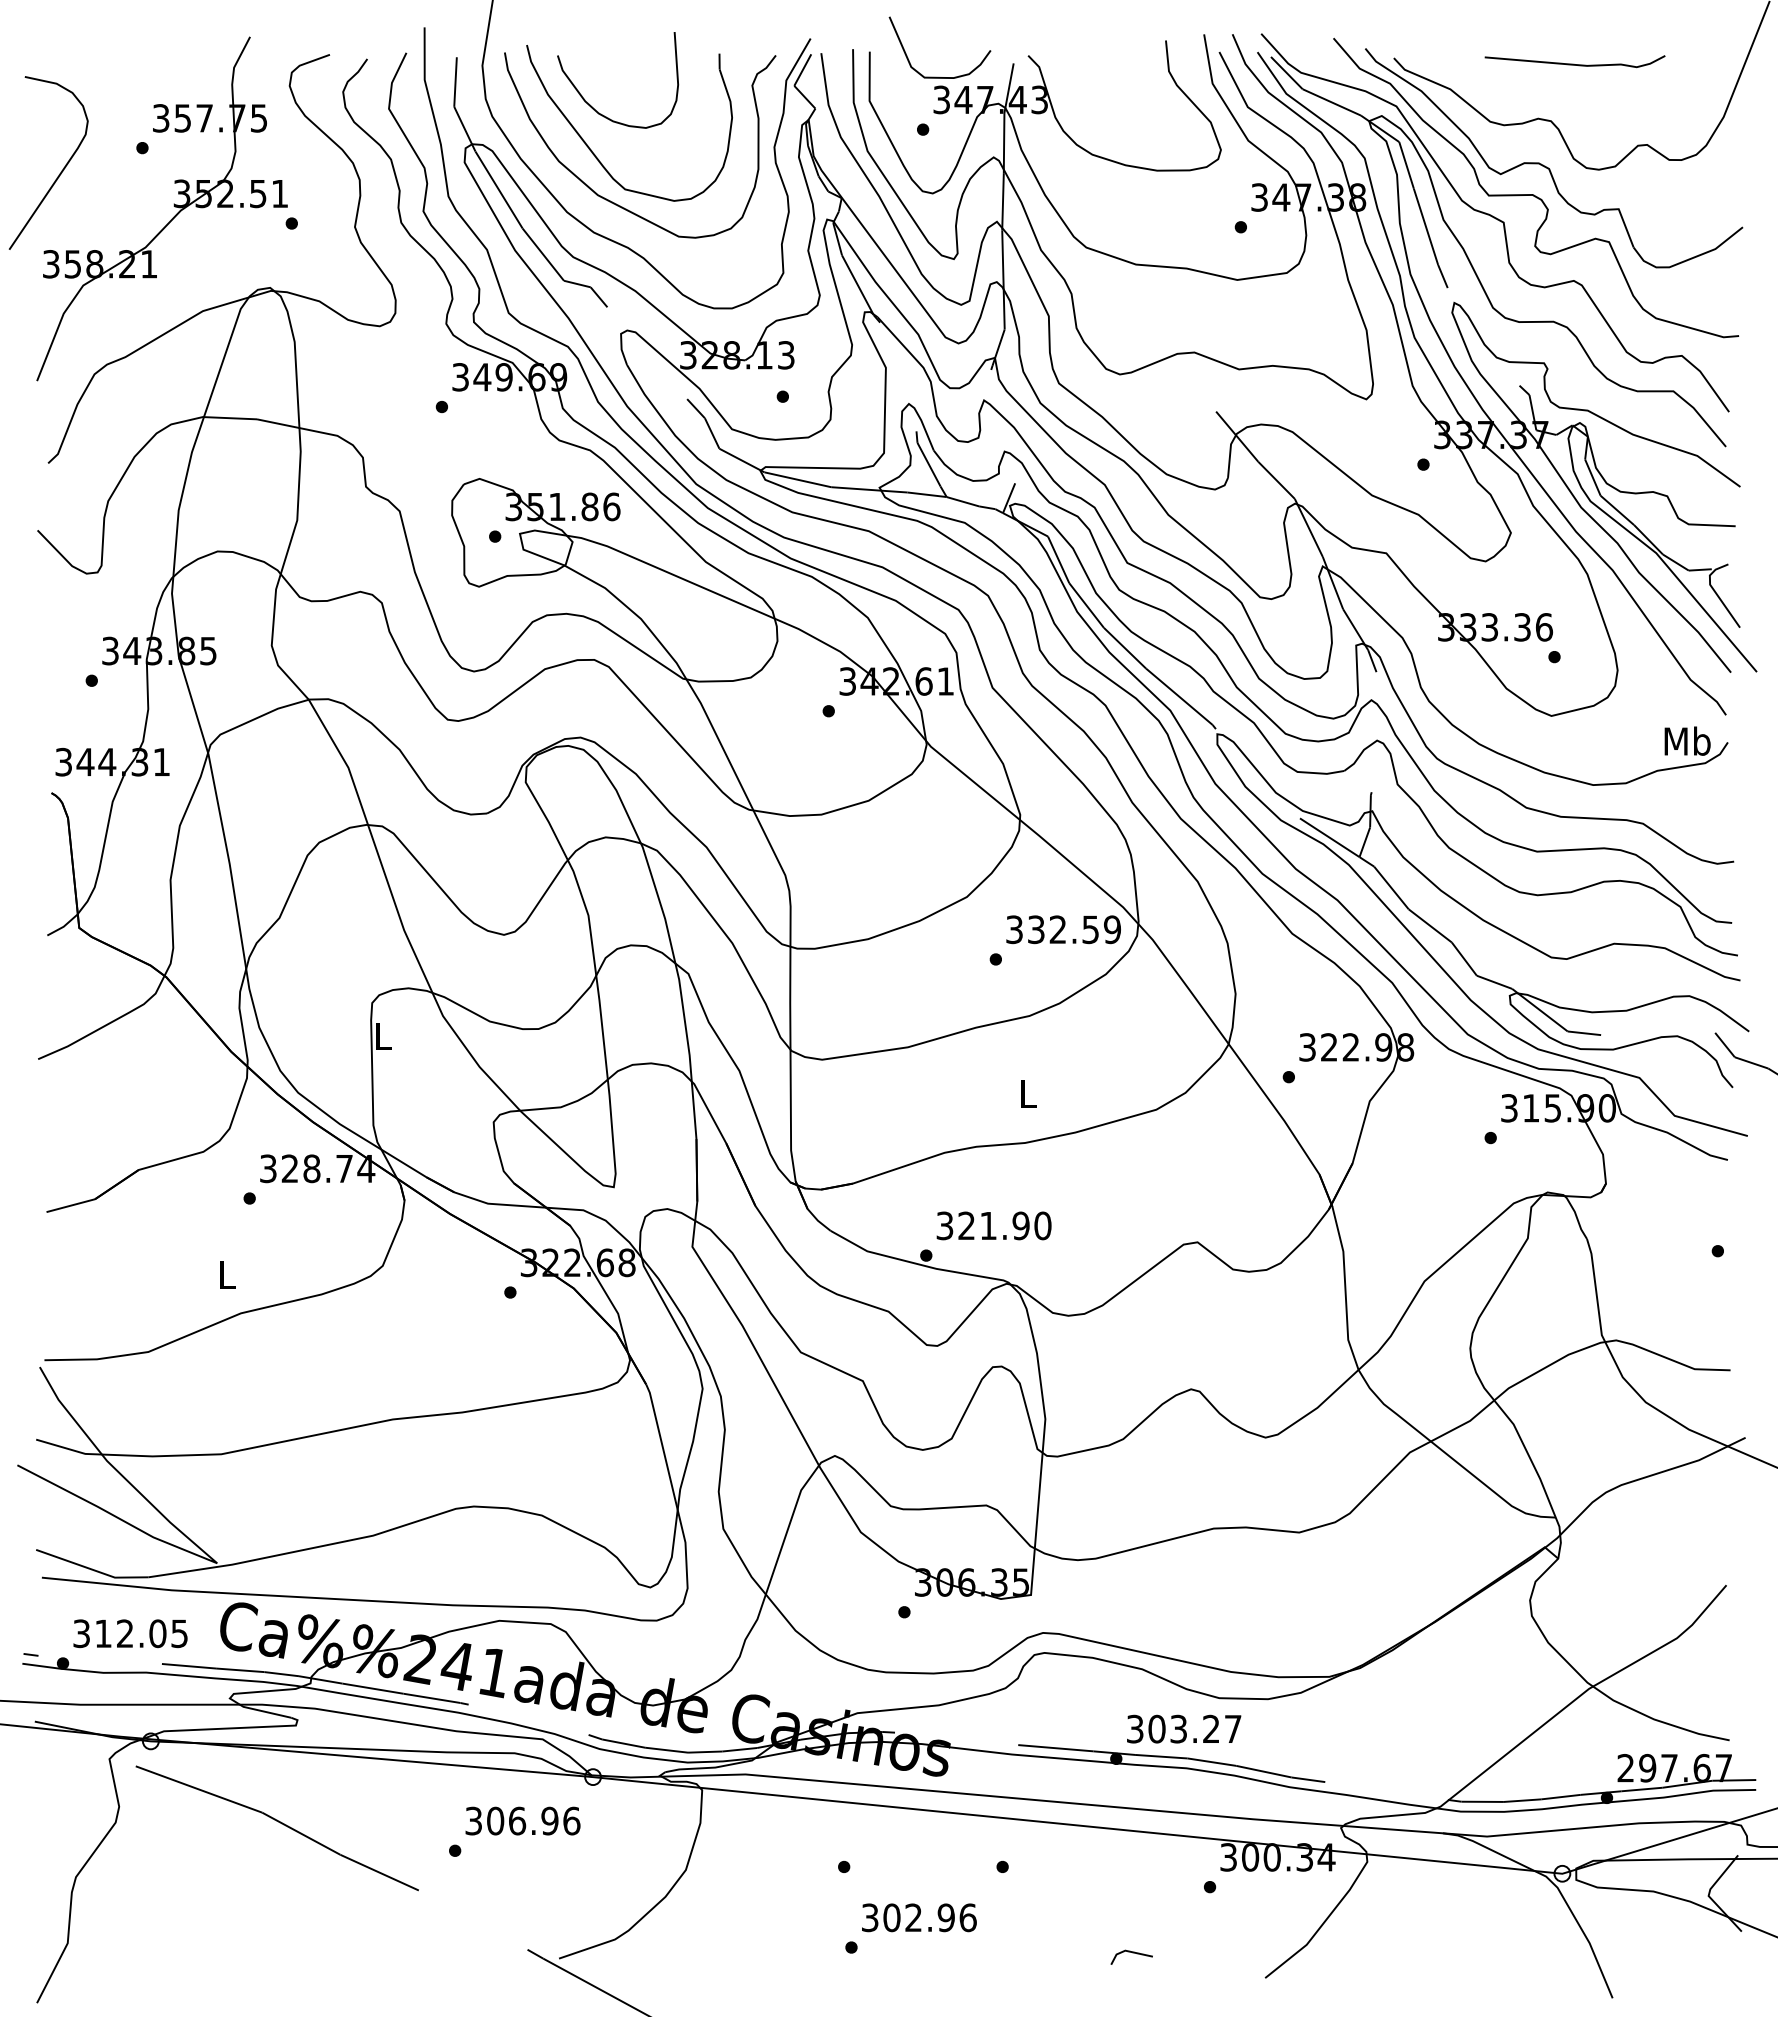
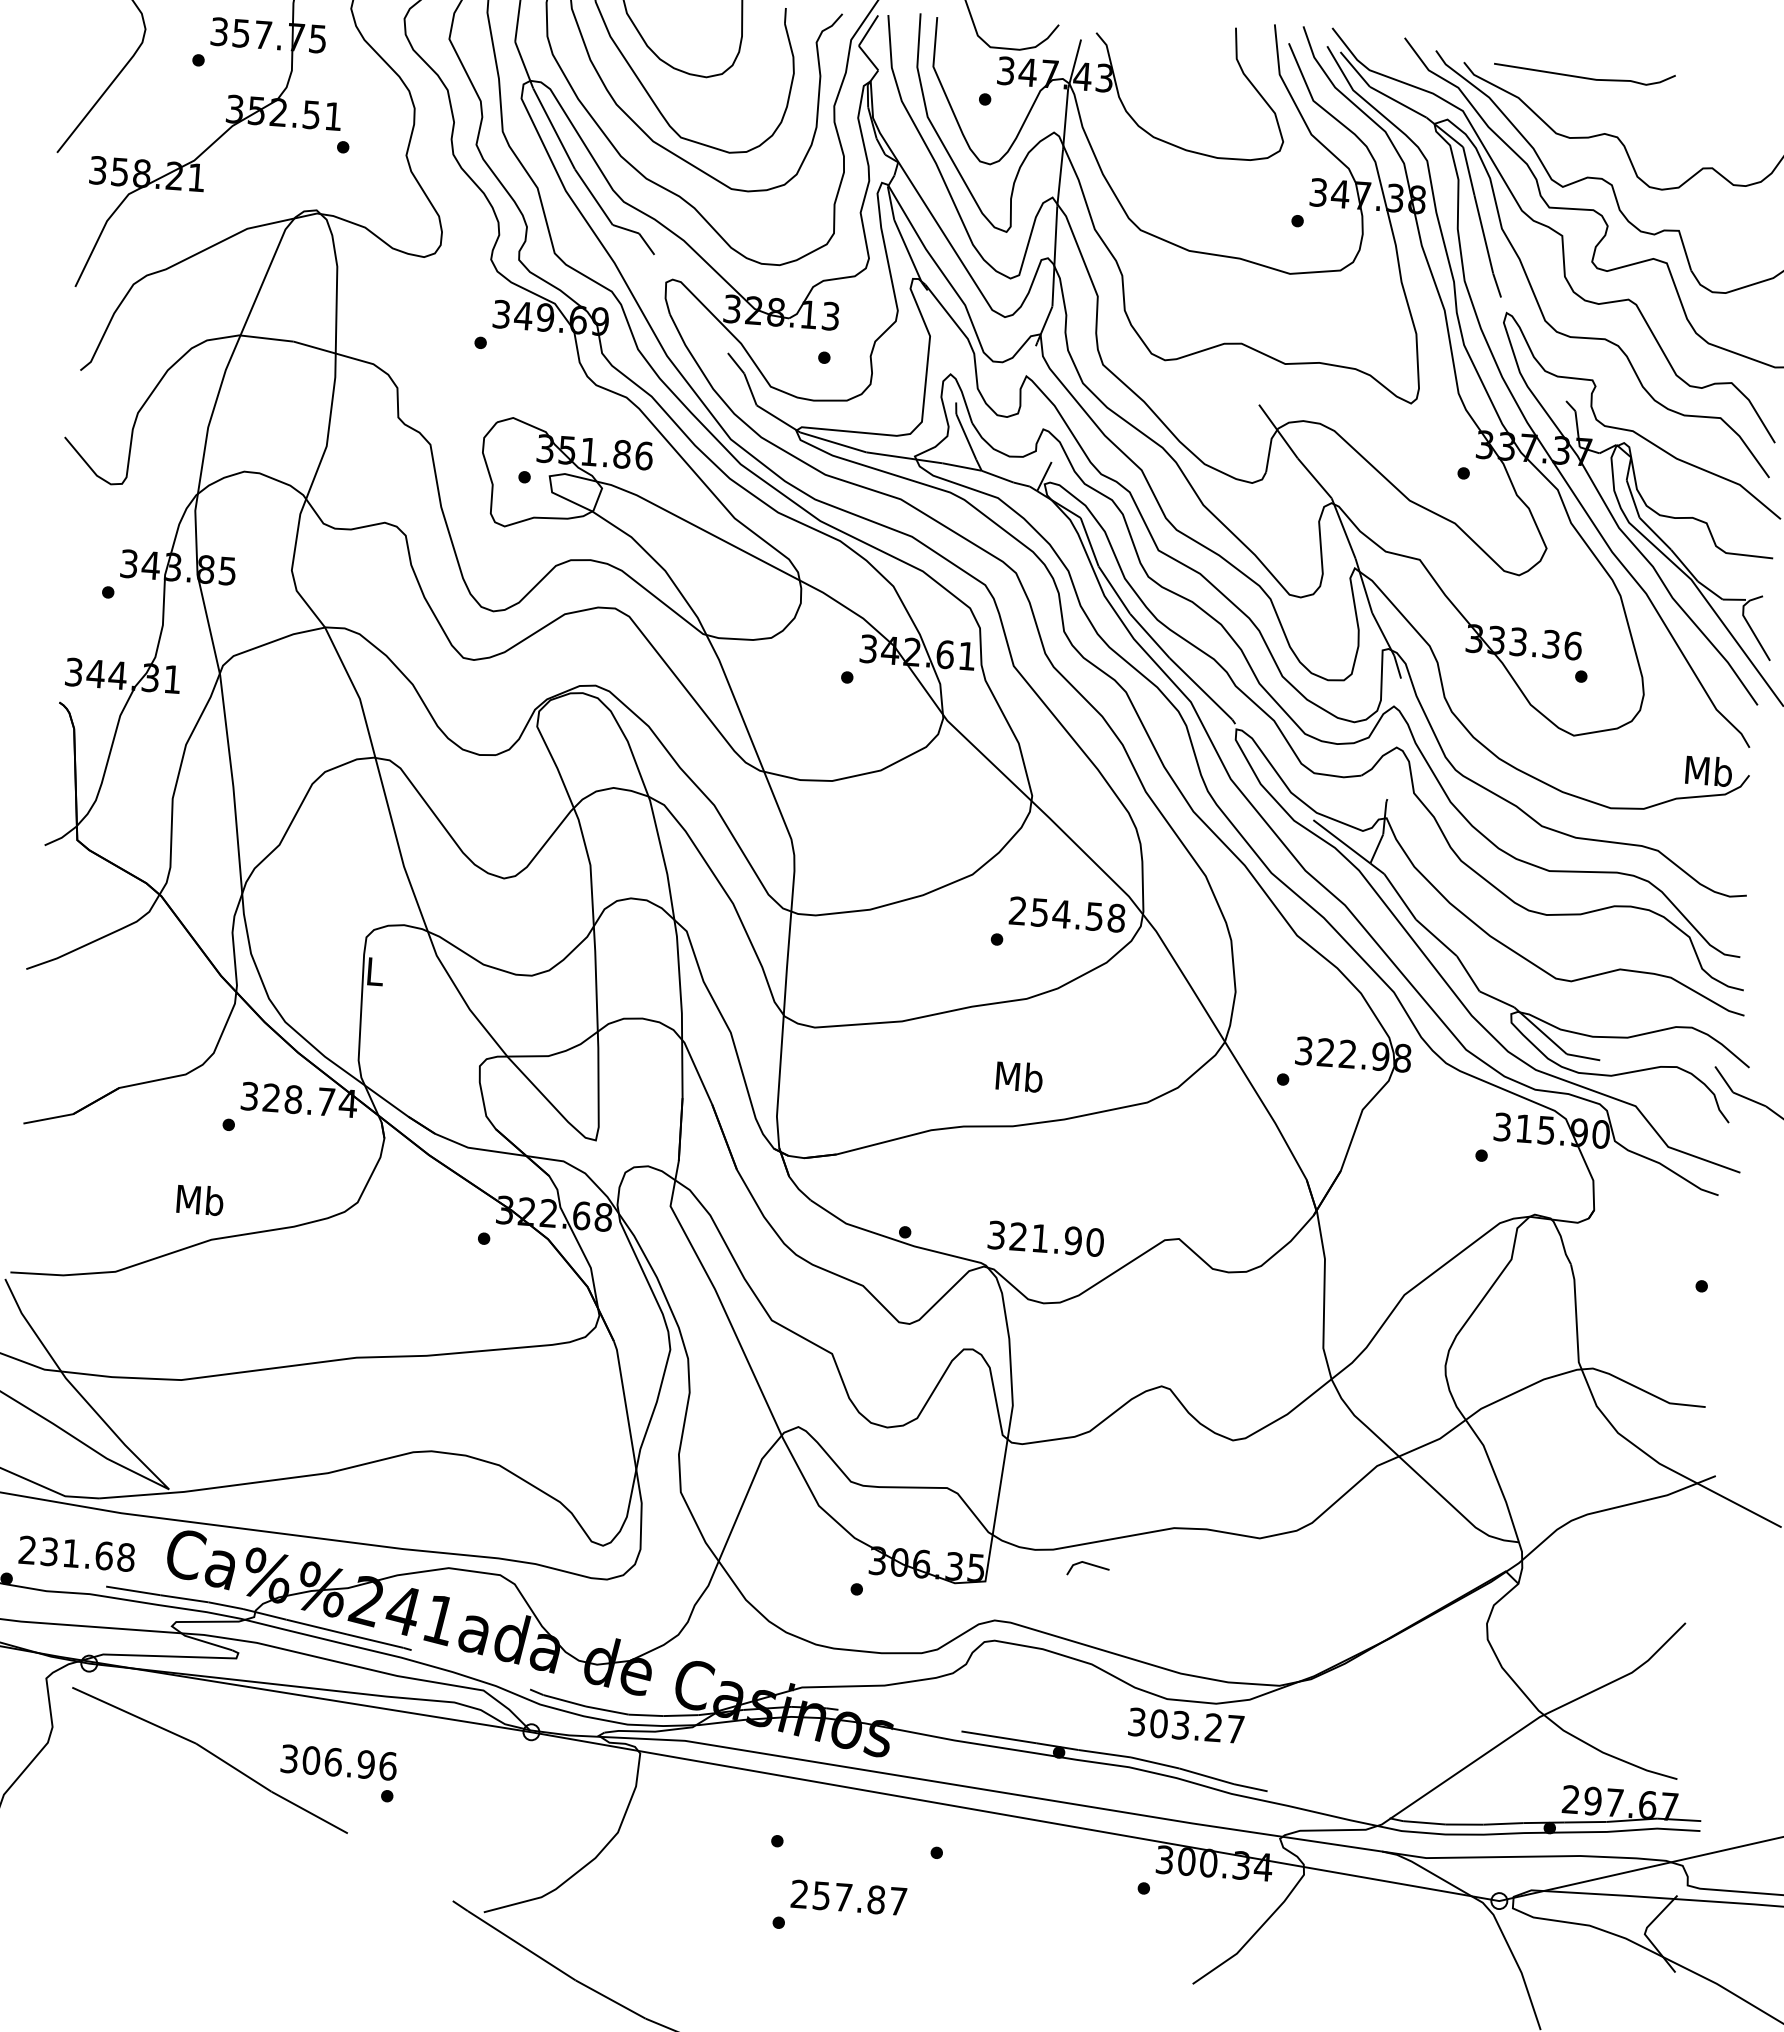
curve: (1574, 63) -> (1583, 76), moved
text: (1063, 929) -> (1067, 914), 332.59 -> 254.58
text: (1028, 1093) -> (1019, 1076), L -> Mb
text: (993, 1225) -> (1045, 1238), moved
text: (226, 1274) -> (199, 1199), L -> Mb
text: (130, 1633) -> (76, 1553), 312.05 -> 231.68
text: (1184, 1728) -> (1186, 1725), moved
text: (522, 1820) -> (338, 1761), moved
text: (918, 1917) -> (848, 1897), 302.96 -> 257.87
line: (1132, 1953) -> (1089, 1565), moved

